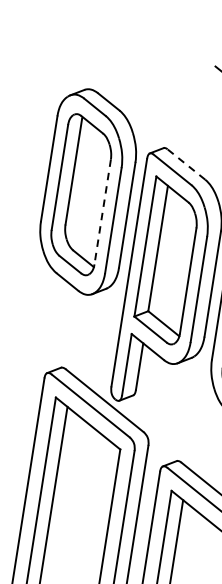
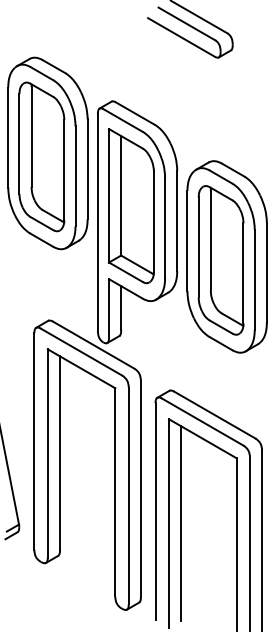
line: (186, 164) -> (135, 113), dashed -> solid
line: (102, 211) -> (64, 169), dashed -> solid

